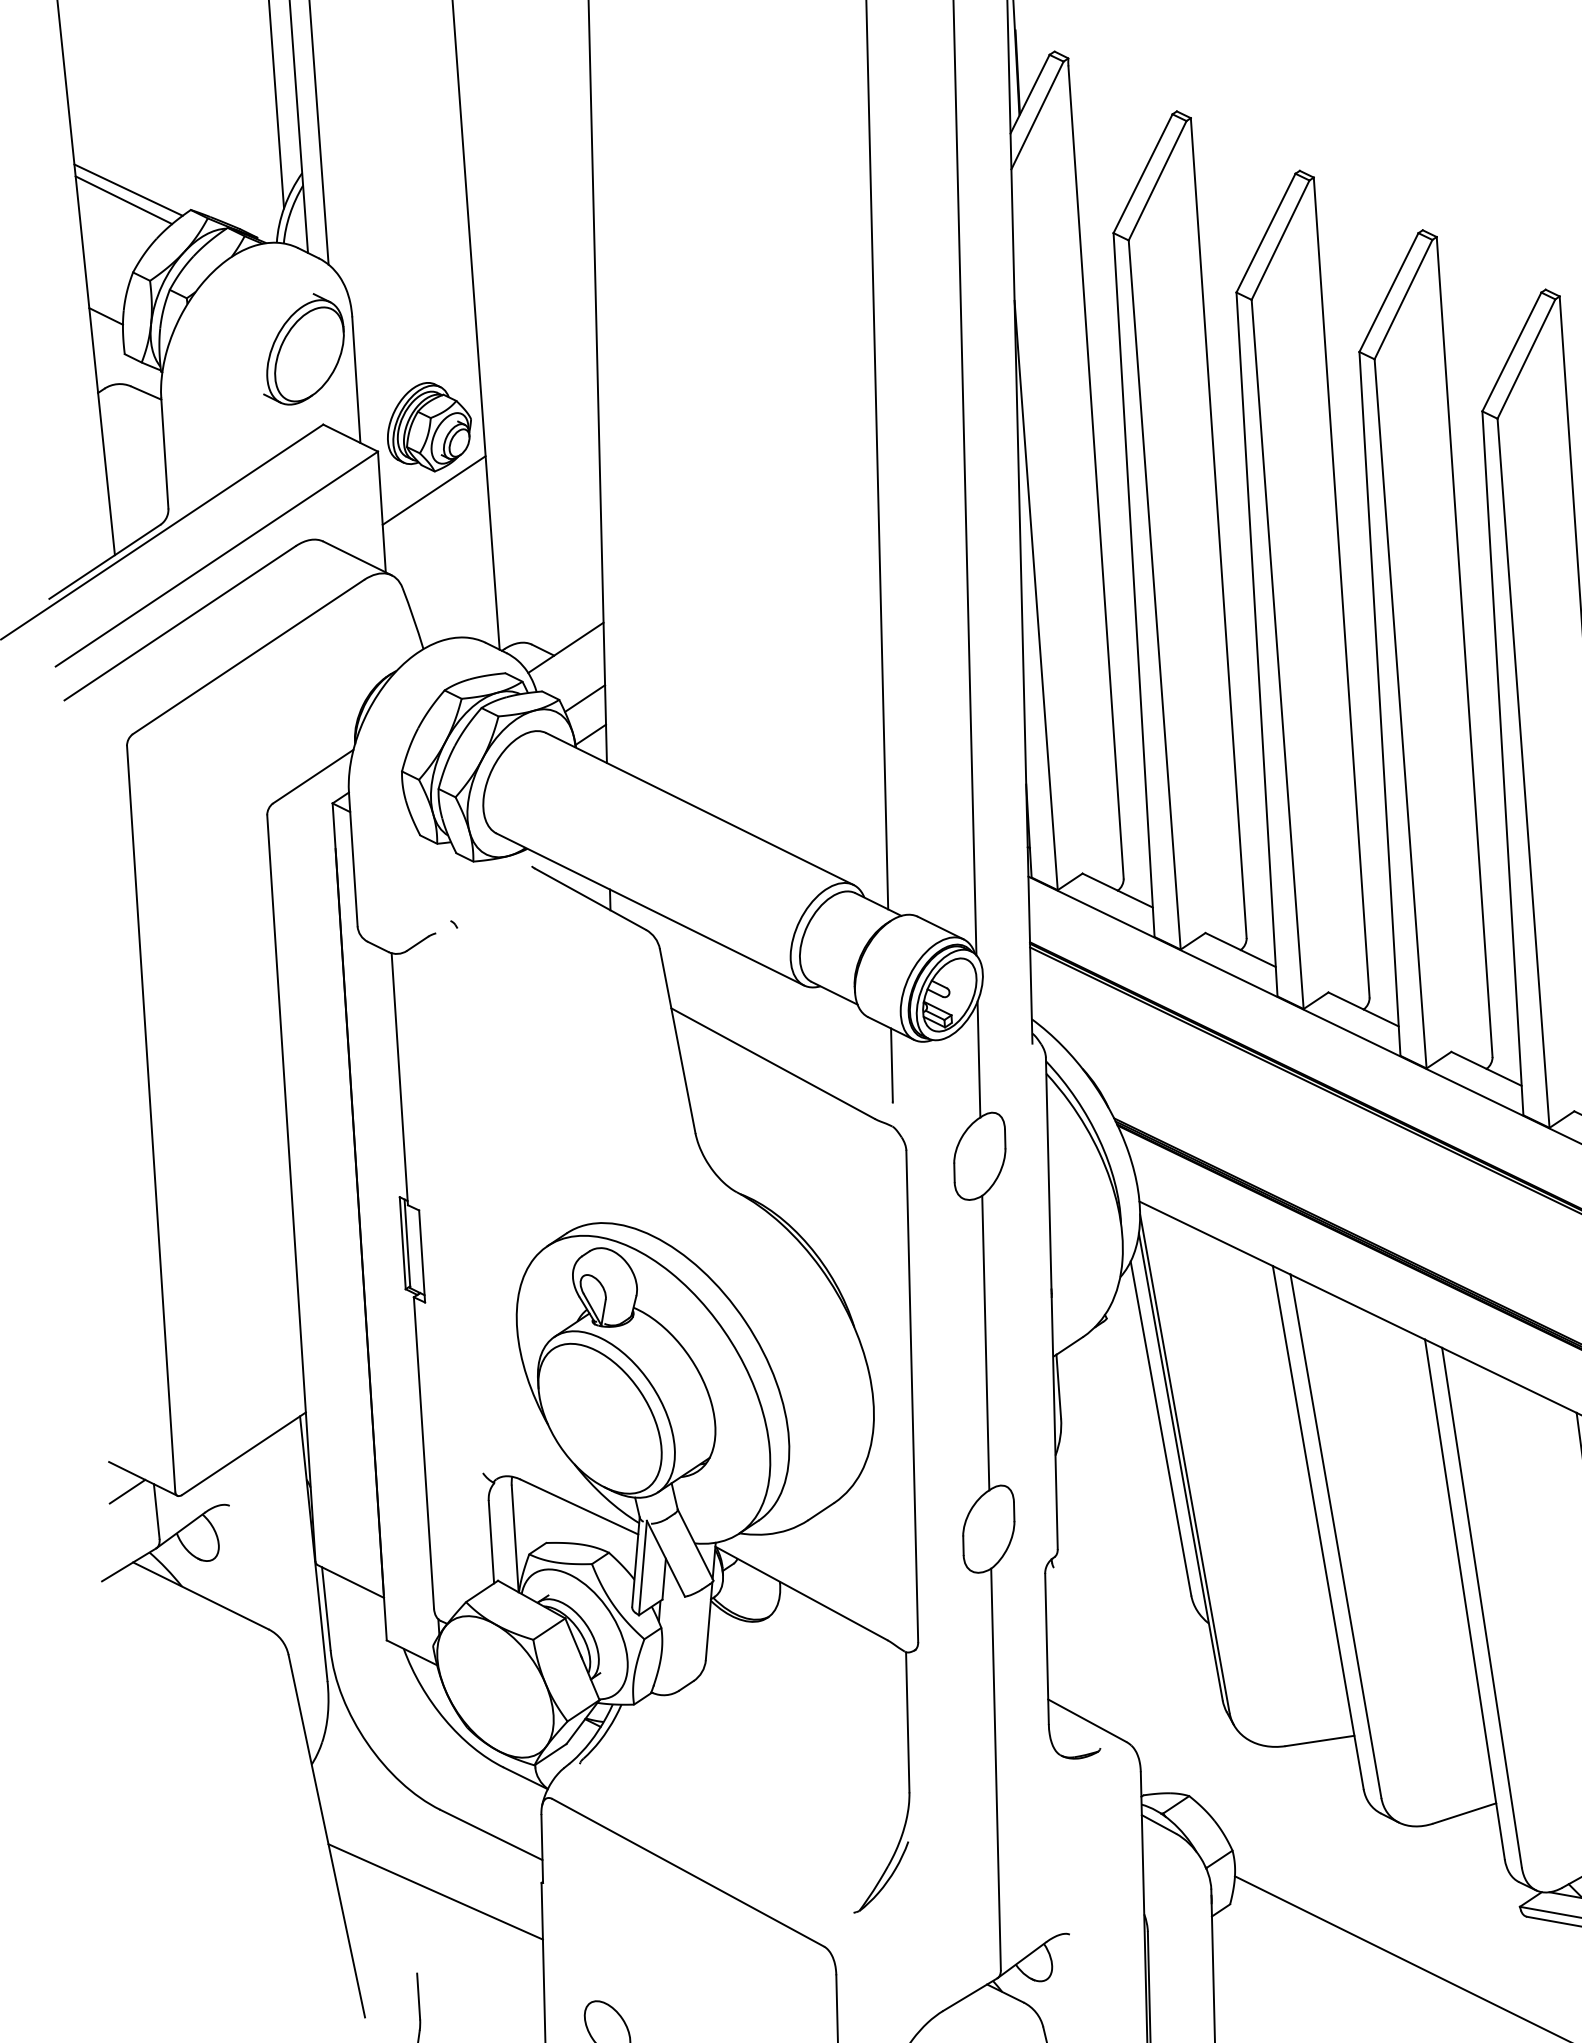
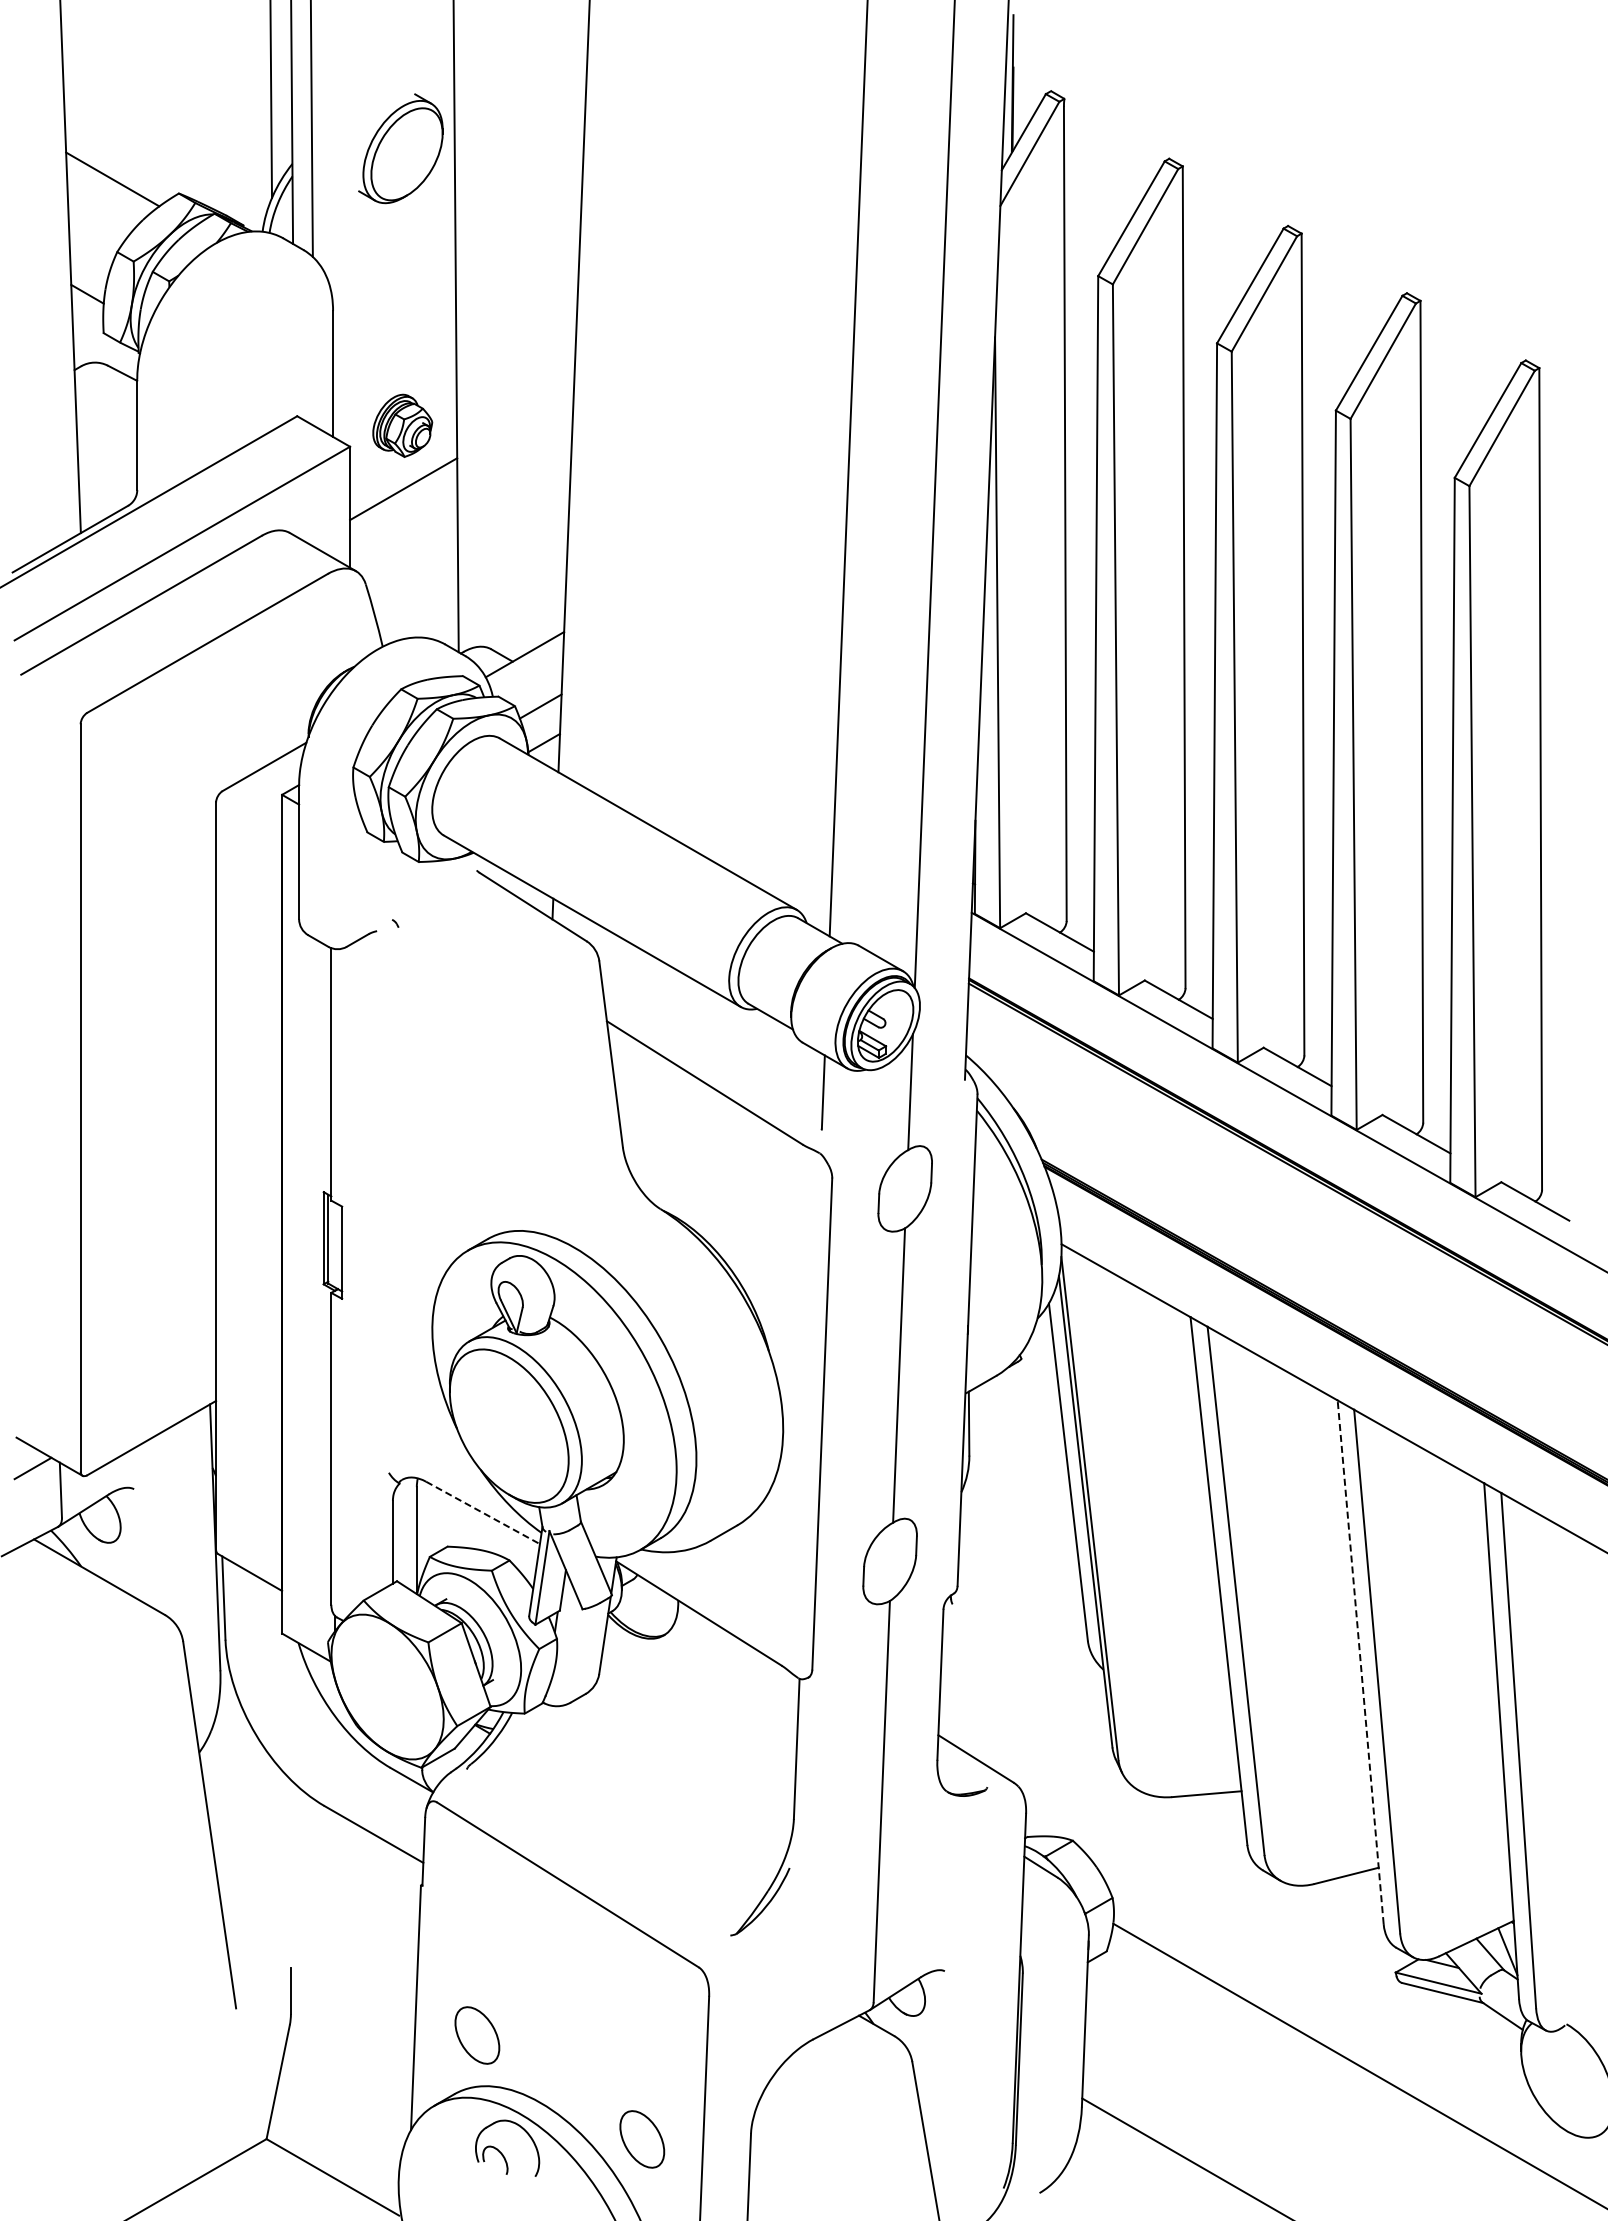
line: (128, 189) -> (117, 169), removed
part: (302, 349) -> (400, 148), moved
part: (428, 427) -> (402, 425), size x0.7
line: (579, 1506) -> (483, 1512), solid -> dashed
line: (1464, 1599) -> (1360, 1662), solid -> dashed
line: (435, 1891) -> (314, 1887), removed

